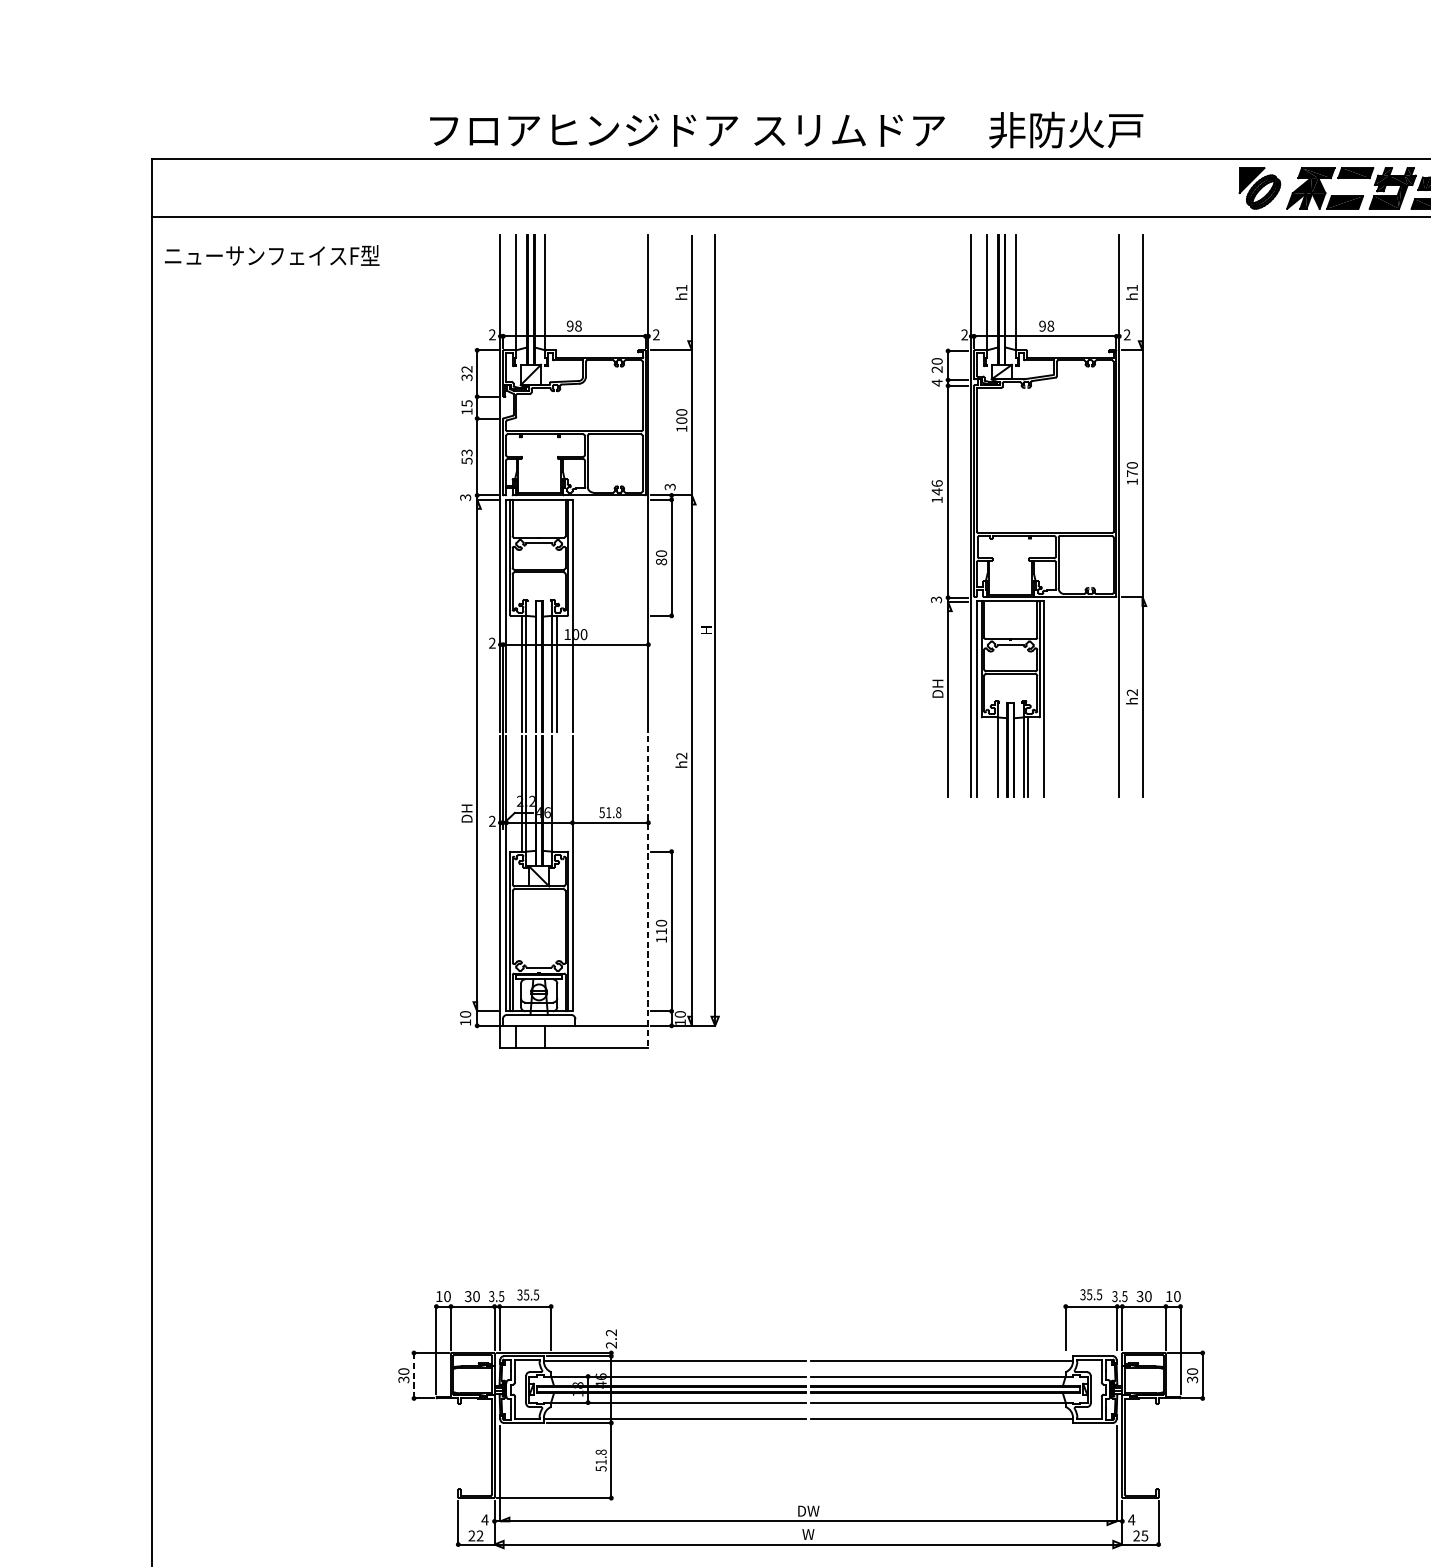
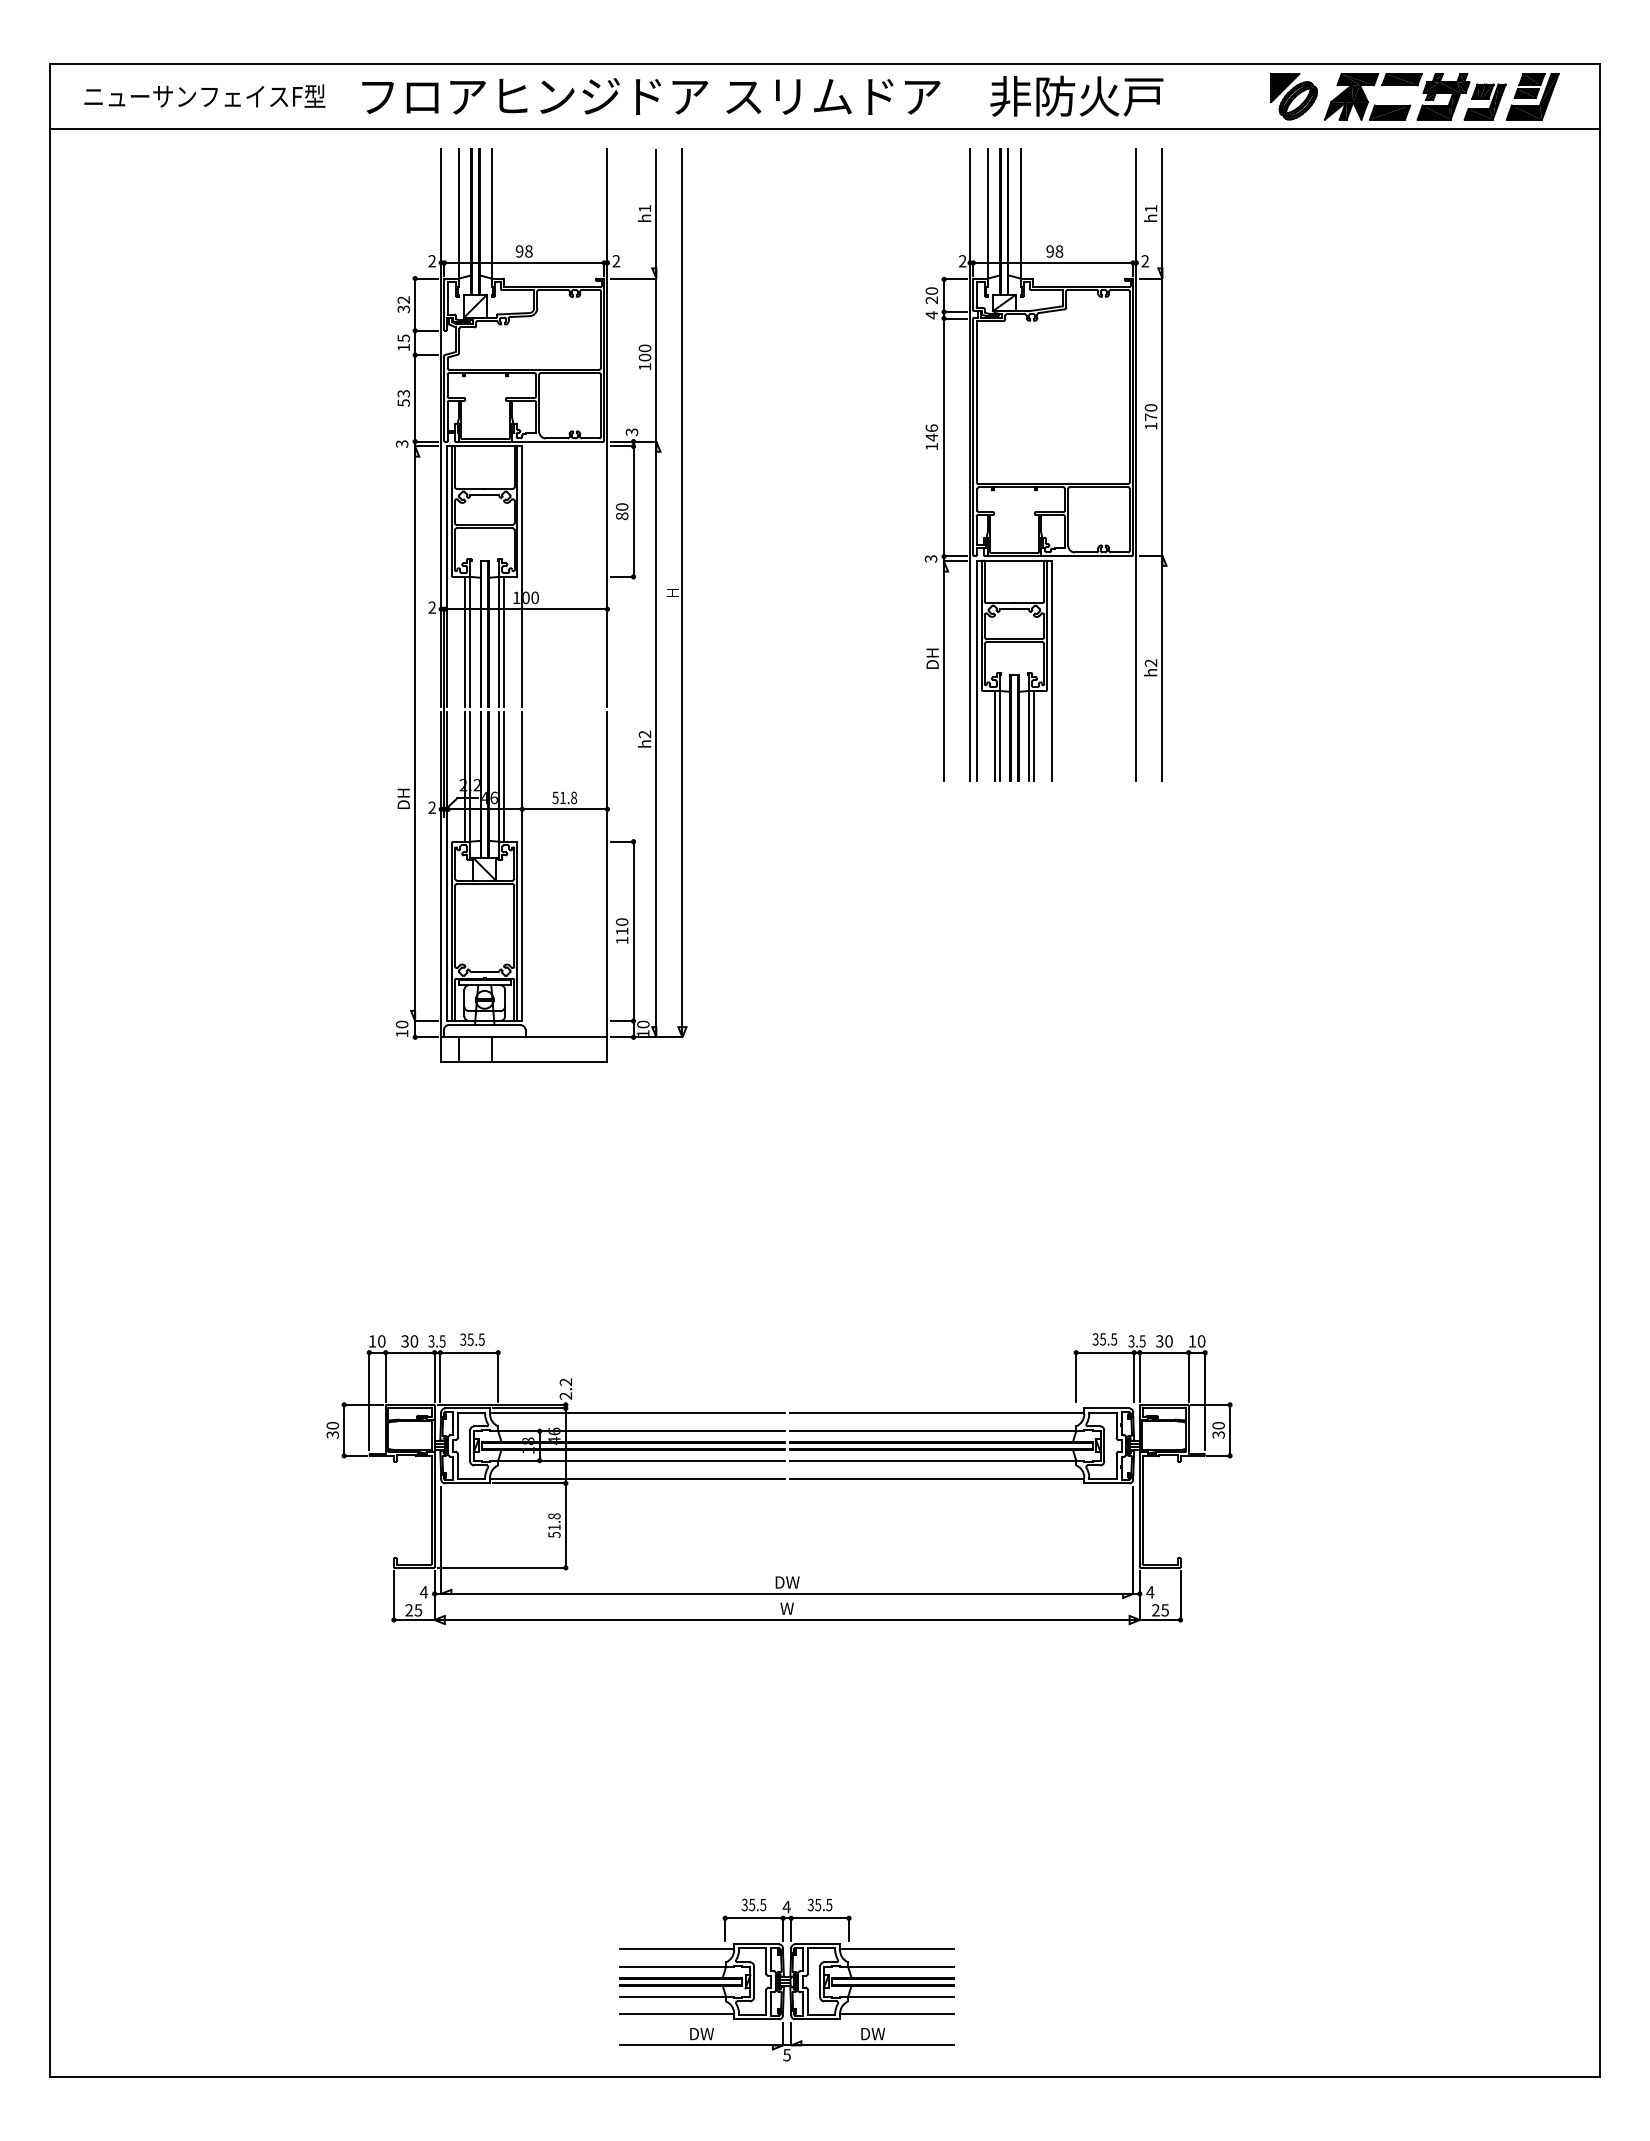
text: (786, 129) -> (762, 95), moved
text: (271, 254) -> (204, 95), moved
line: (992, 757) -> (994, 735), added
line: (556, 793) -> (504, 776), added
line: (648, 892) -> (607, 887), dashed -> solid
line: (414, 1375) -> (344, 1430), dashed -> solid
text: (480, 1536) -> (418, 1610), 22 -> 25

